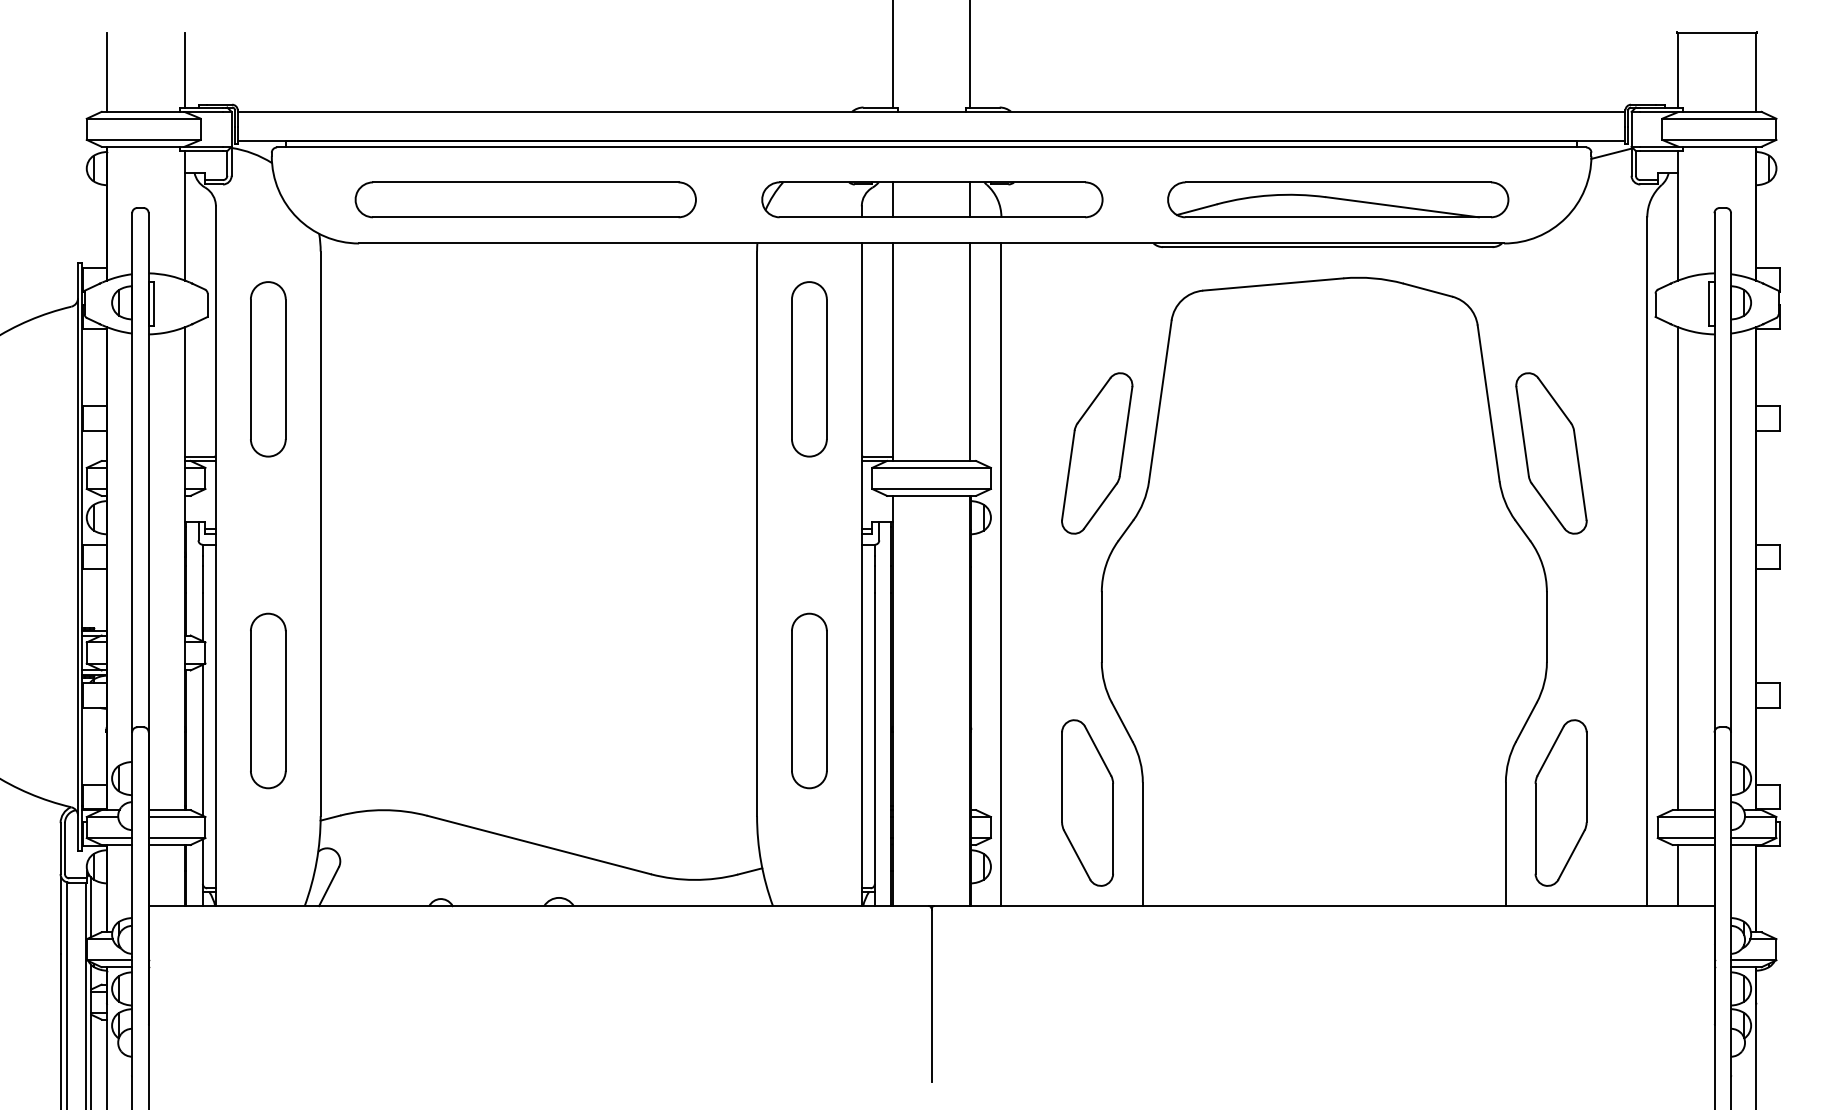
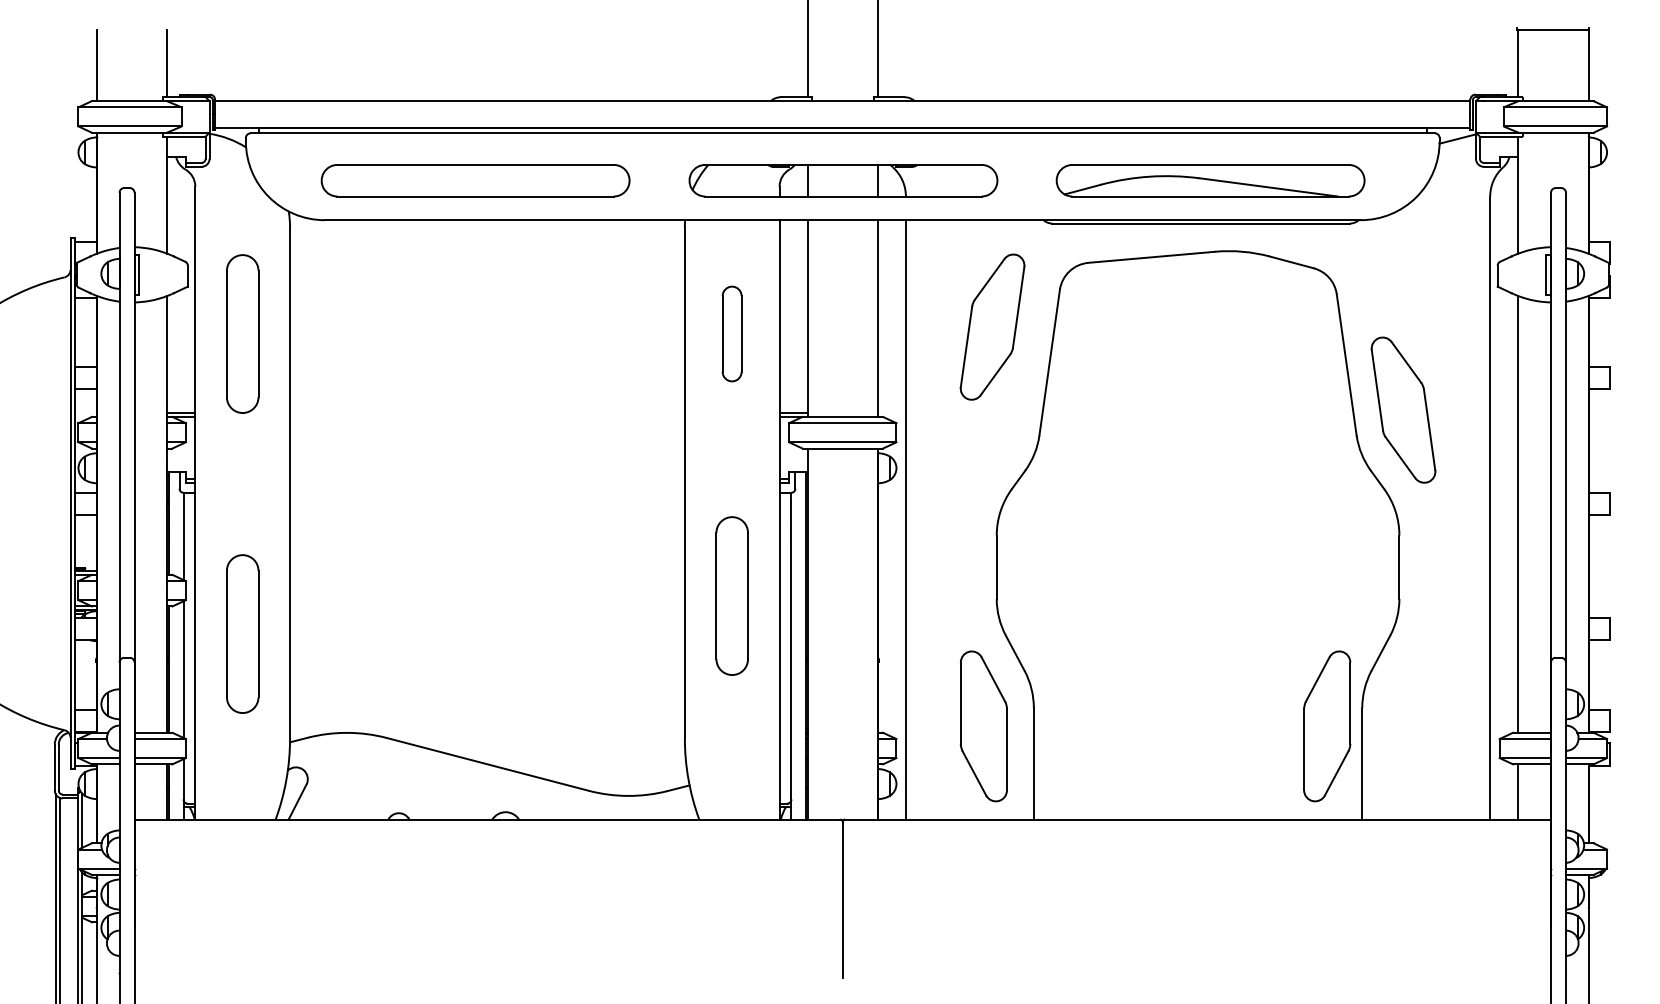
part: (808, 368) -> (731, 333), size x0.6
part: (1097, 452) -> (992, 326), moved
part: (808, 700) -> (731, 595), moved
part: (1561, 803) -> (1327, 726), moved

